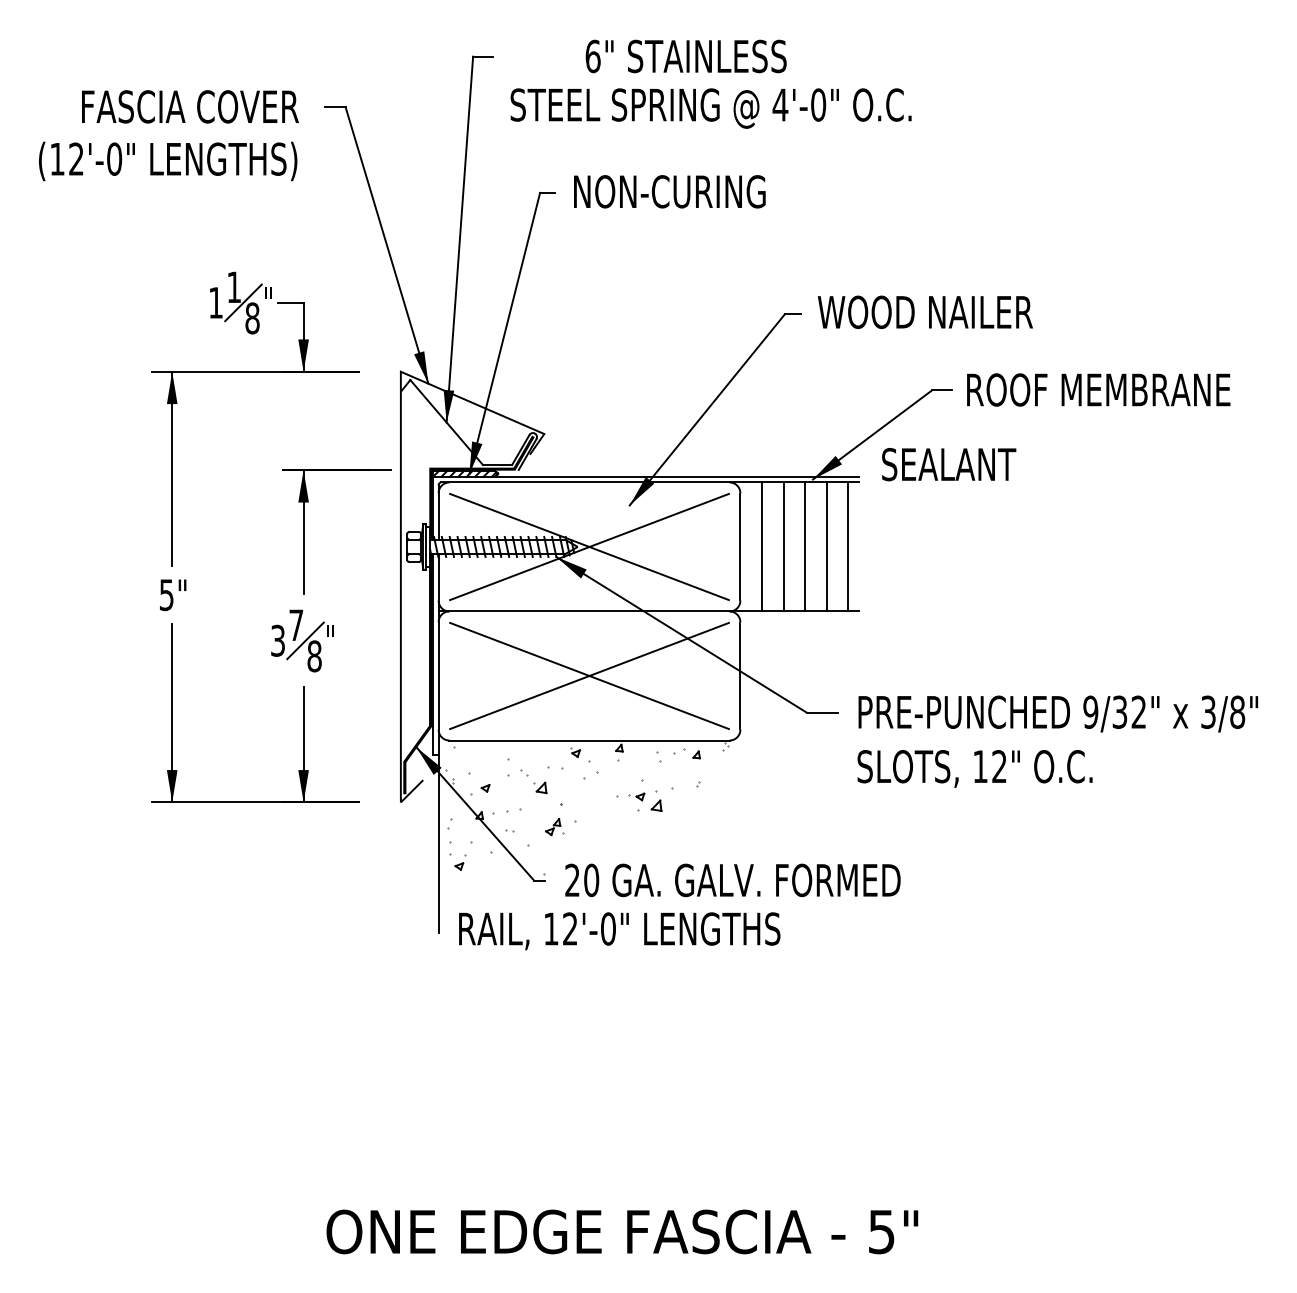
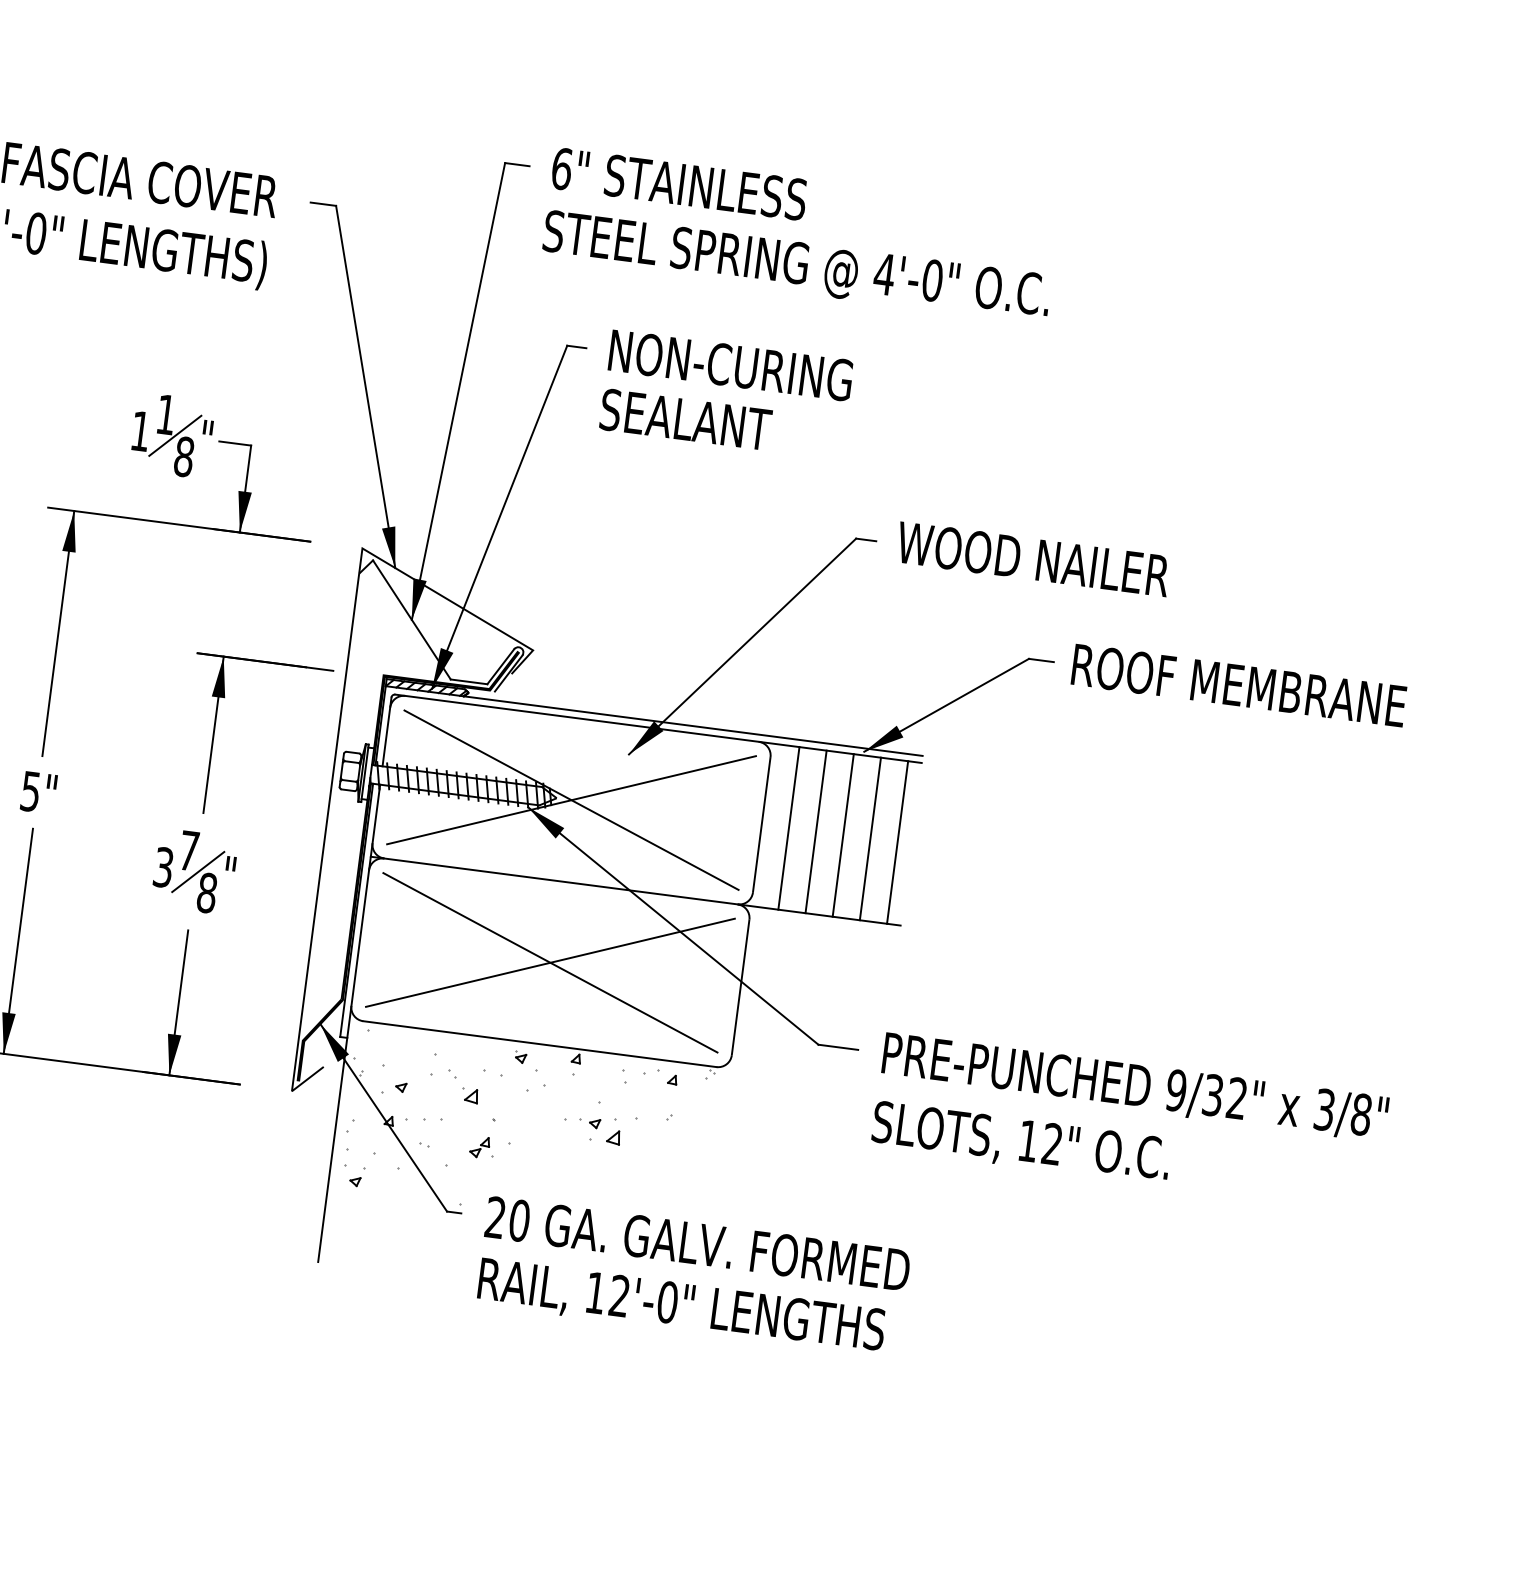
text: (685, 56) -> (678, 184), moved
text: (949, 464) -> (686, 419), moved
text: (619, 931) -> (681, 1307), moved

